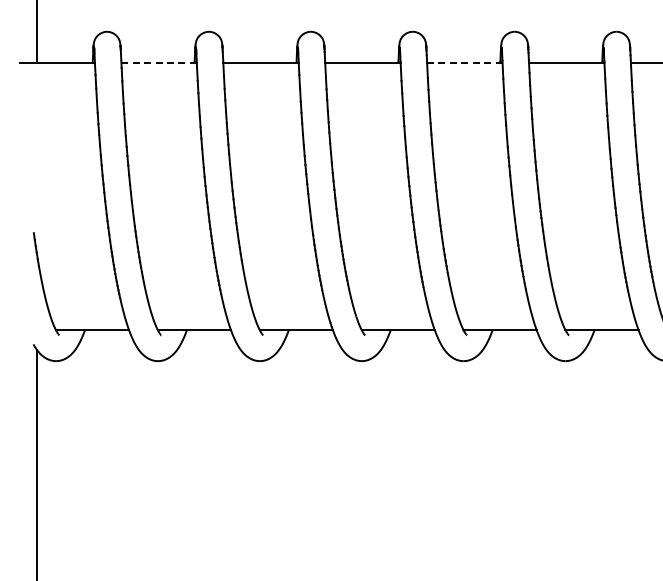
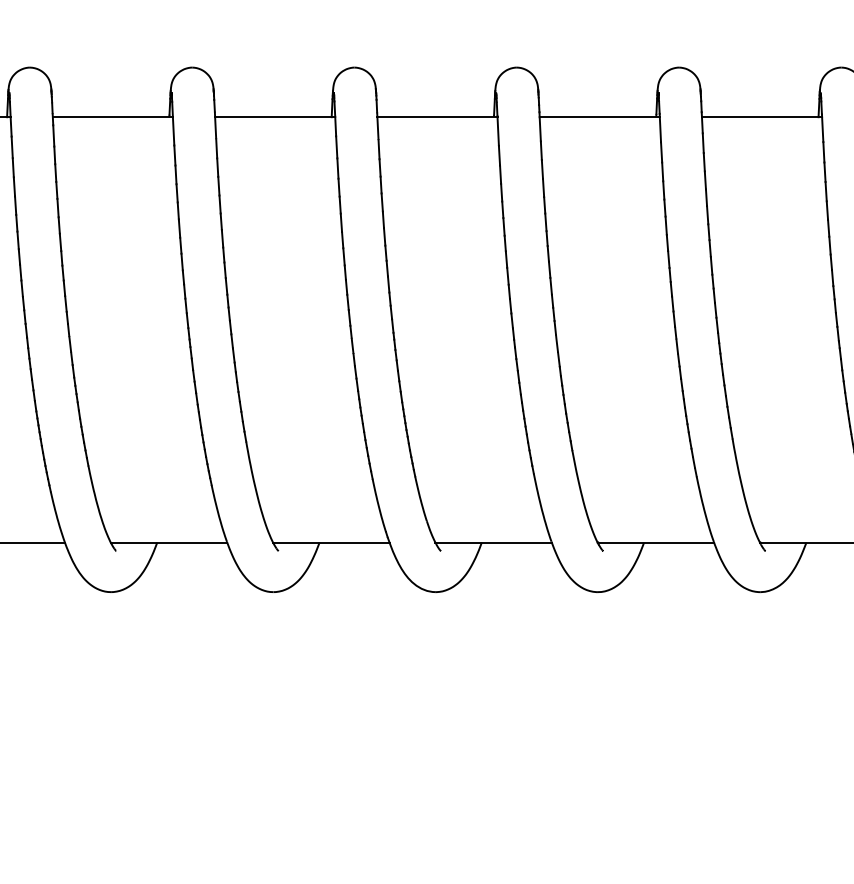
line: (159, 62) -> (113, 116), dashed -> solid
line: (464, 62) -> (599, 116), dashed -> solid

